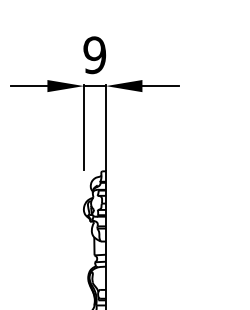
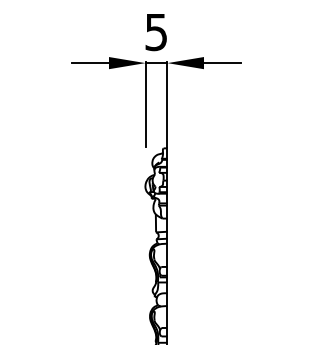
text: (94, 54) -> (156, 31), 9 -> 5

